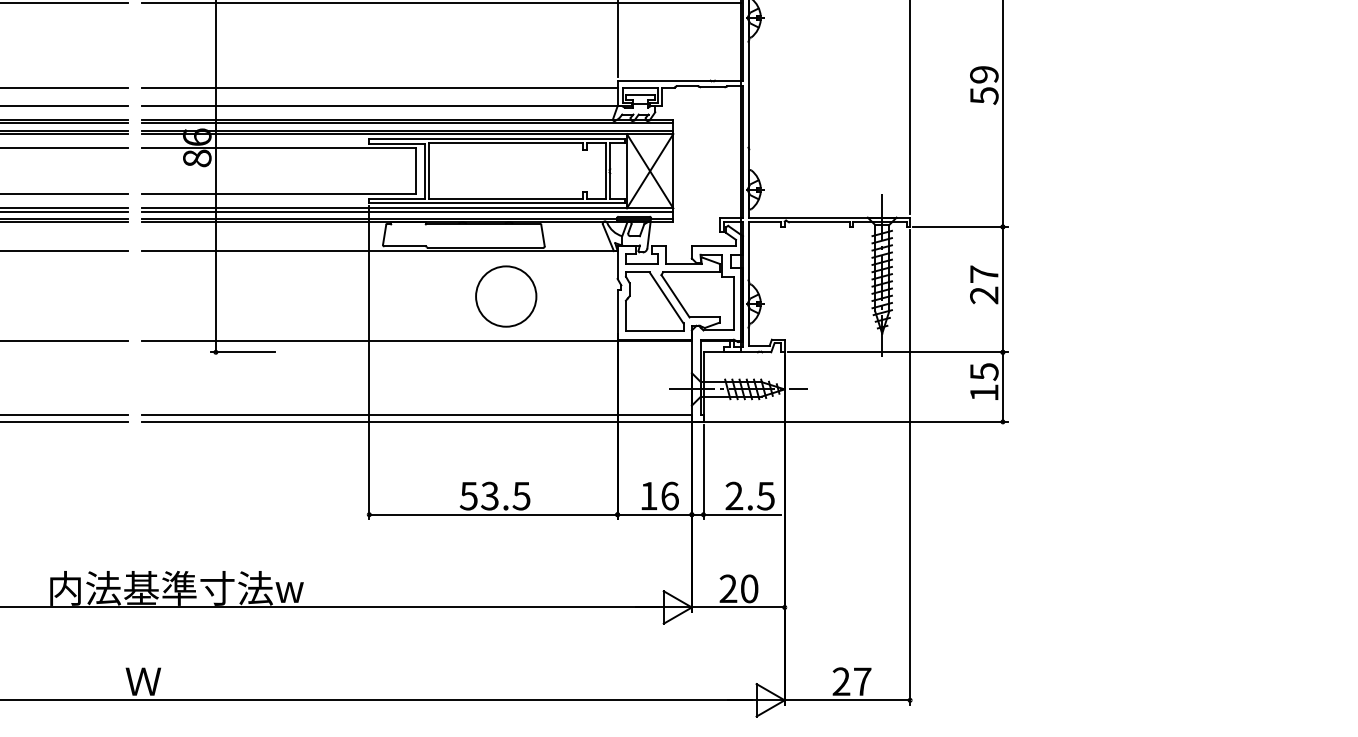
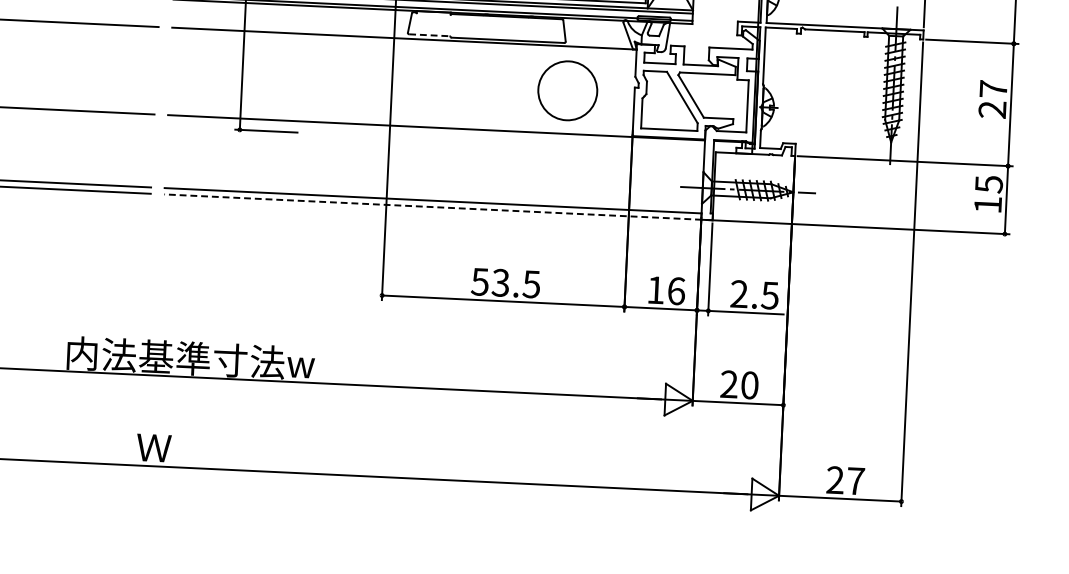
line: (405, 246) -> (429, 35), solid -> dashed
circle: (506, 296) -> (568, 90), moved
line: (422, 421) -> (438, 206), solid -> dashed

